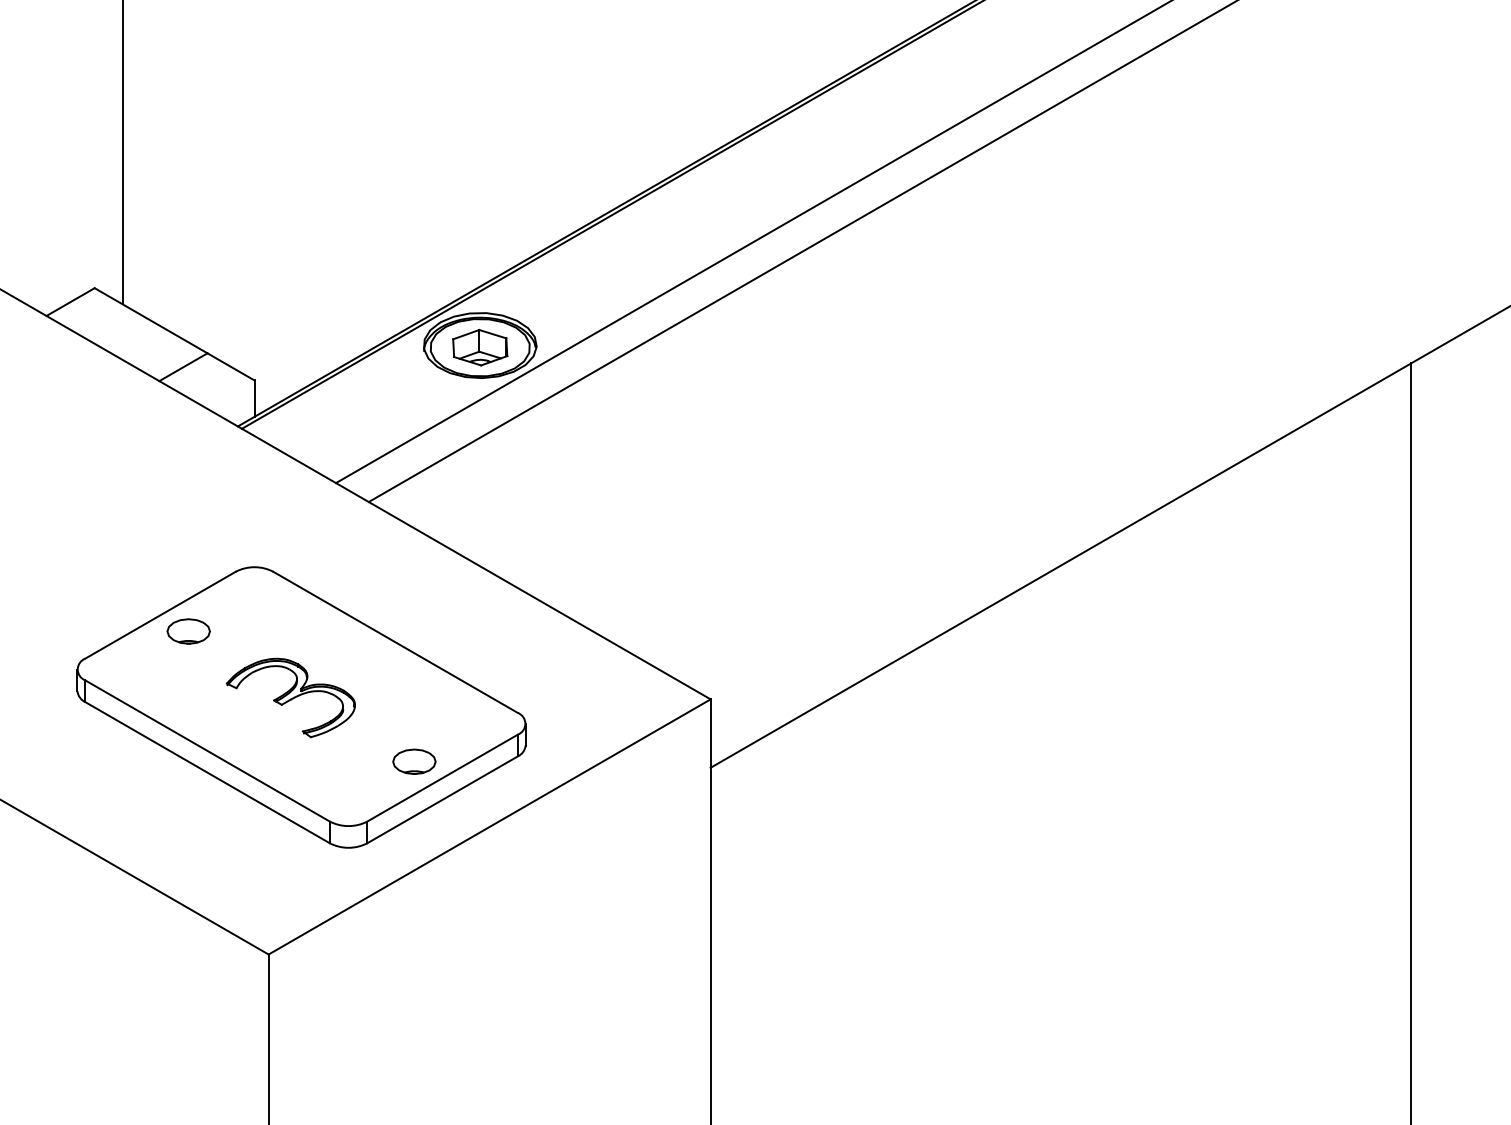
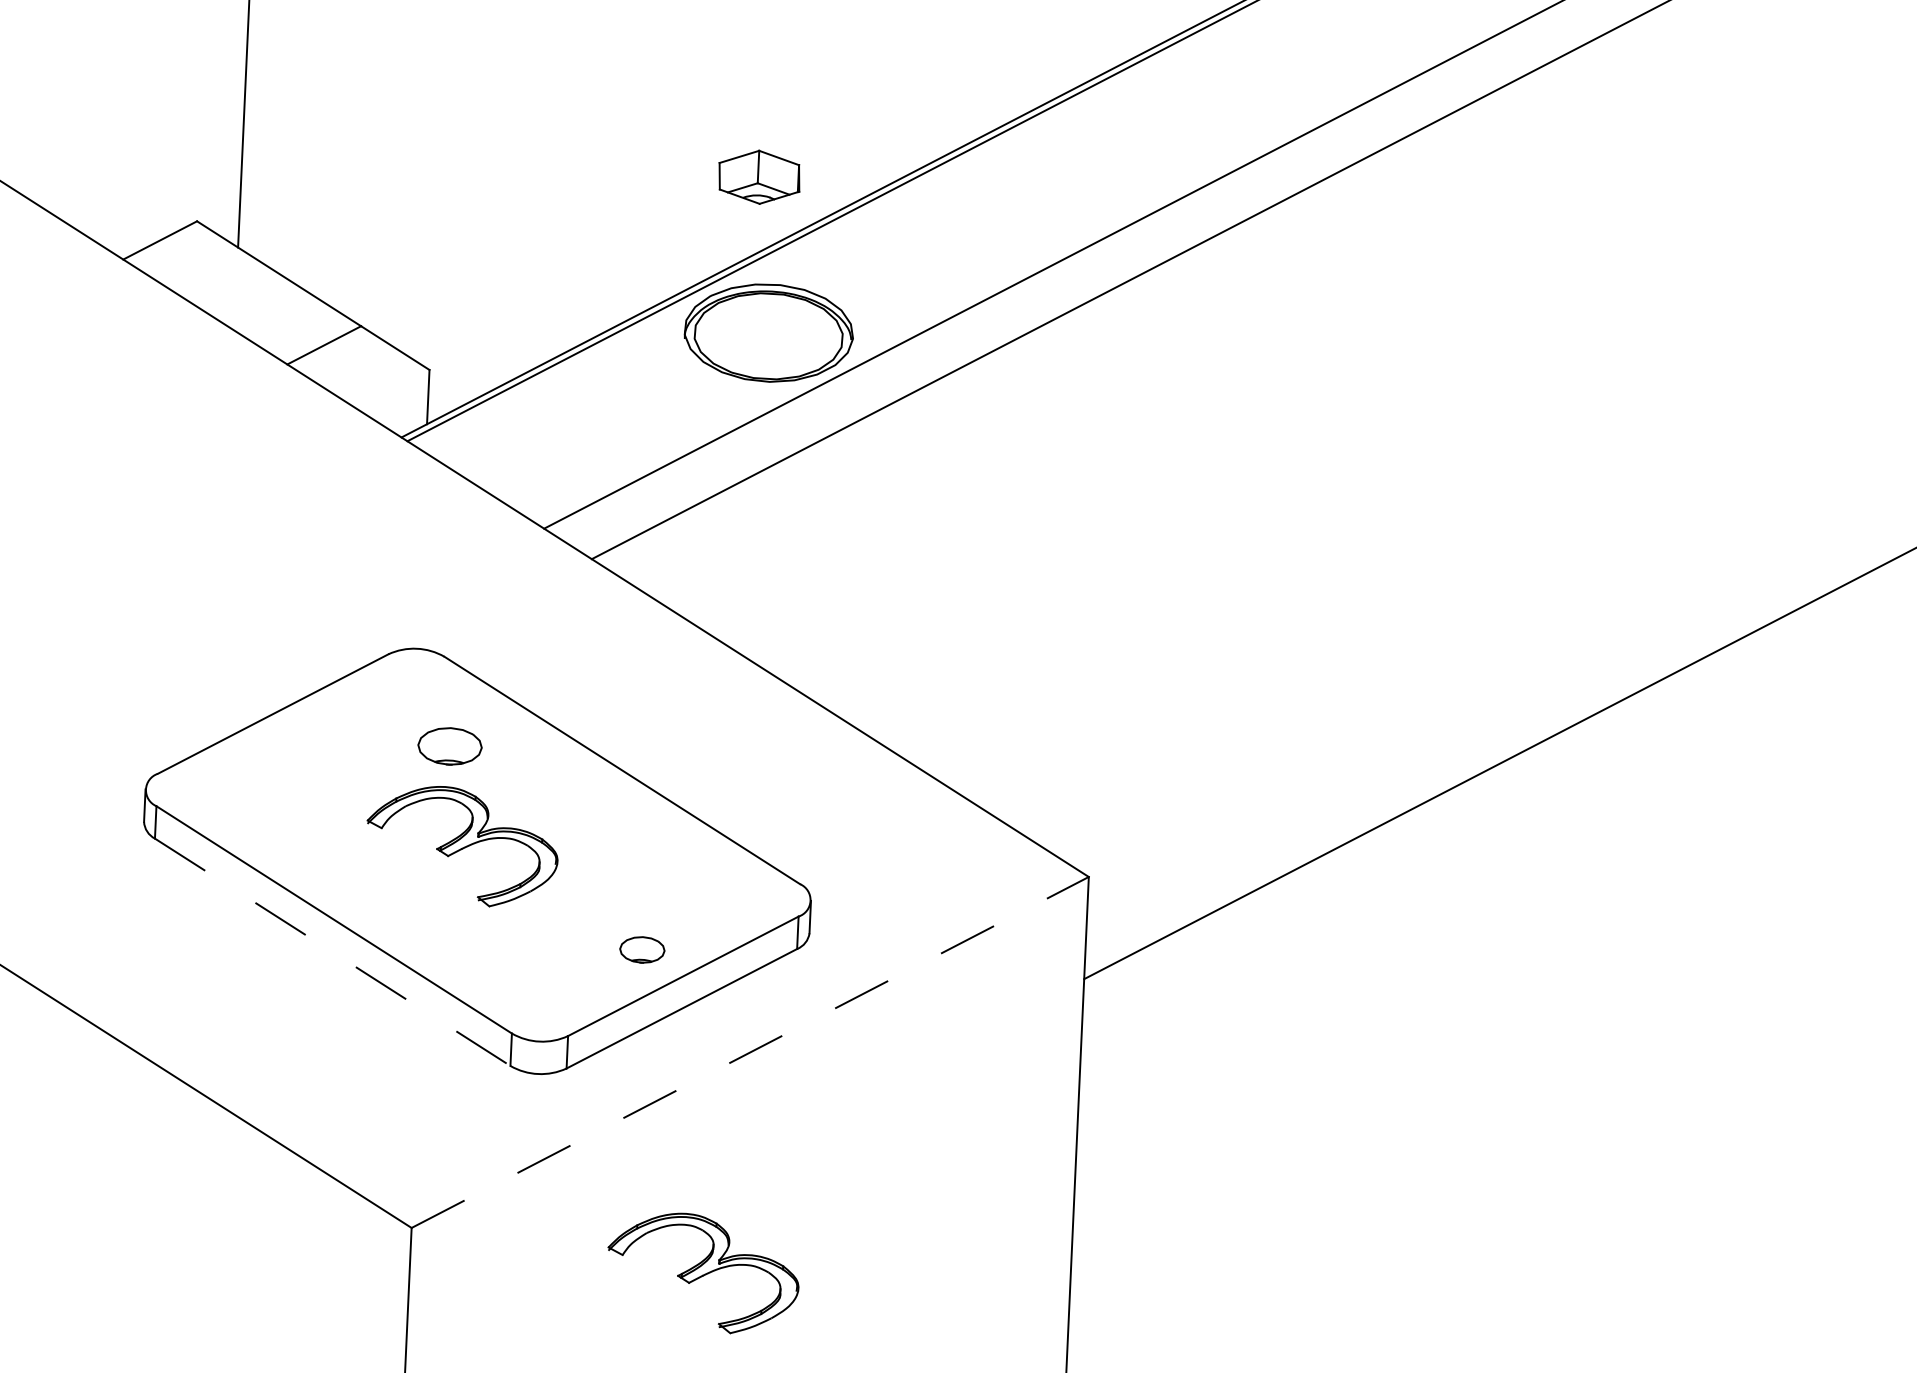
part: (480, 347) -> (759, 177), moved
part: (188, 631) -> (449, 746), moved
part: (414, 761) -> (642, 949), size x0.7
line: (207, 772) -> (332, 952), solid -> dashed
line: (490, 826) -> (751, 1051), solid -> dashed
part: (464, 975) -> (702, 1272), added

